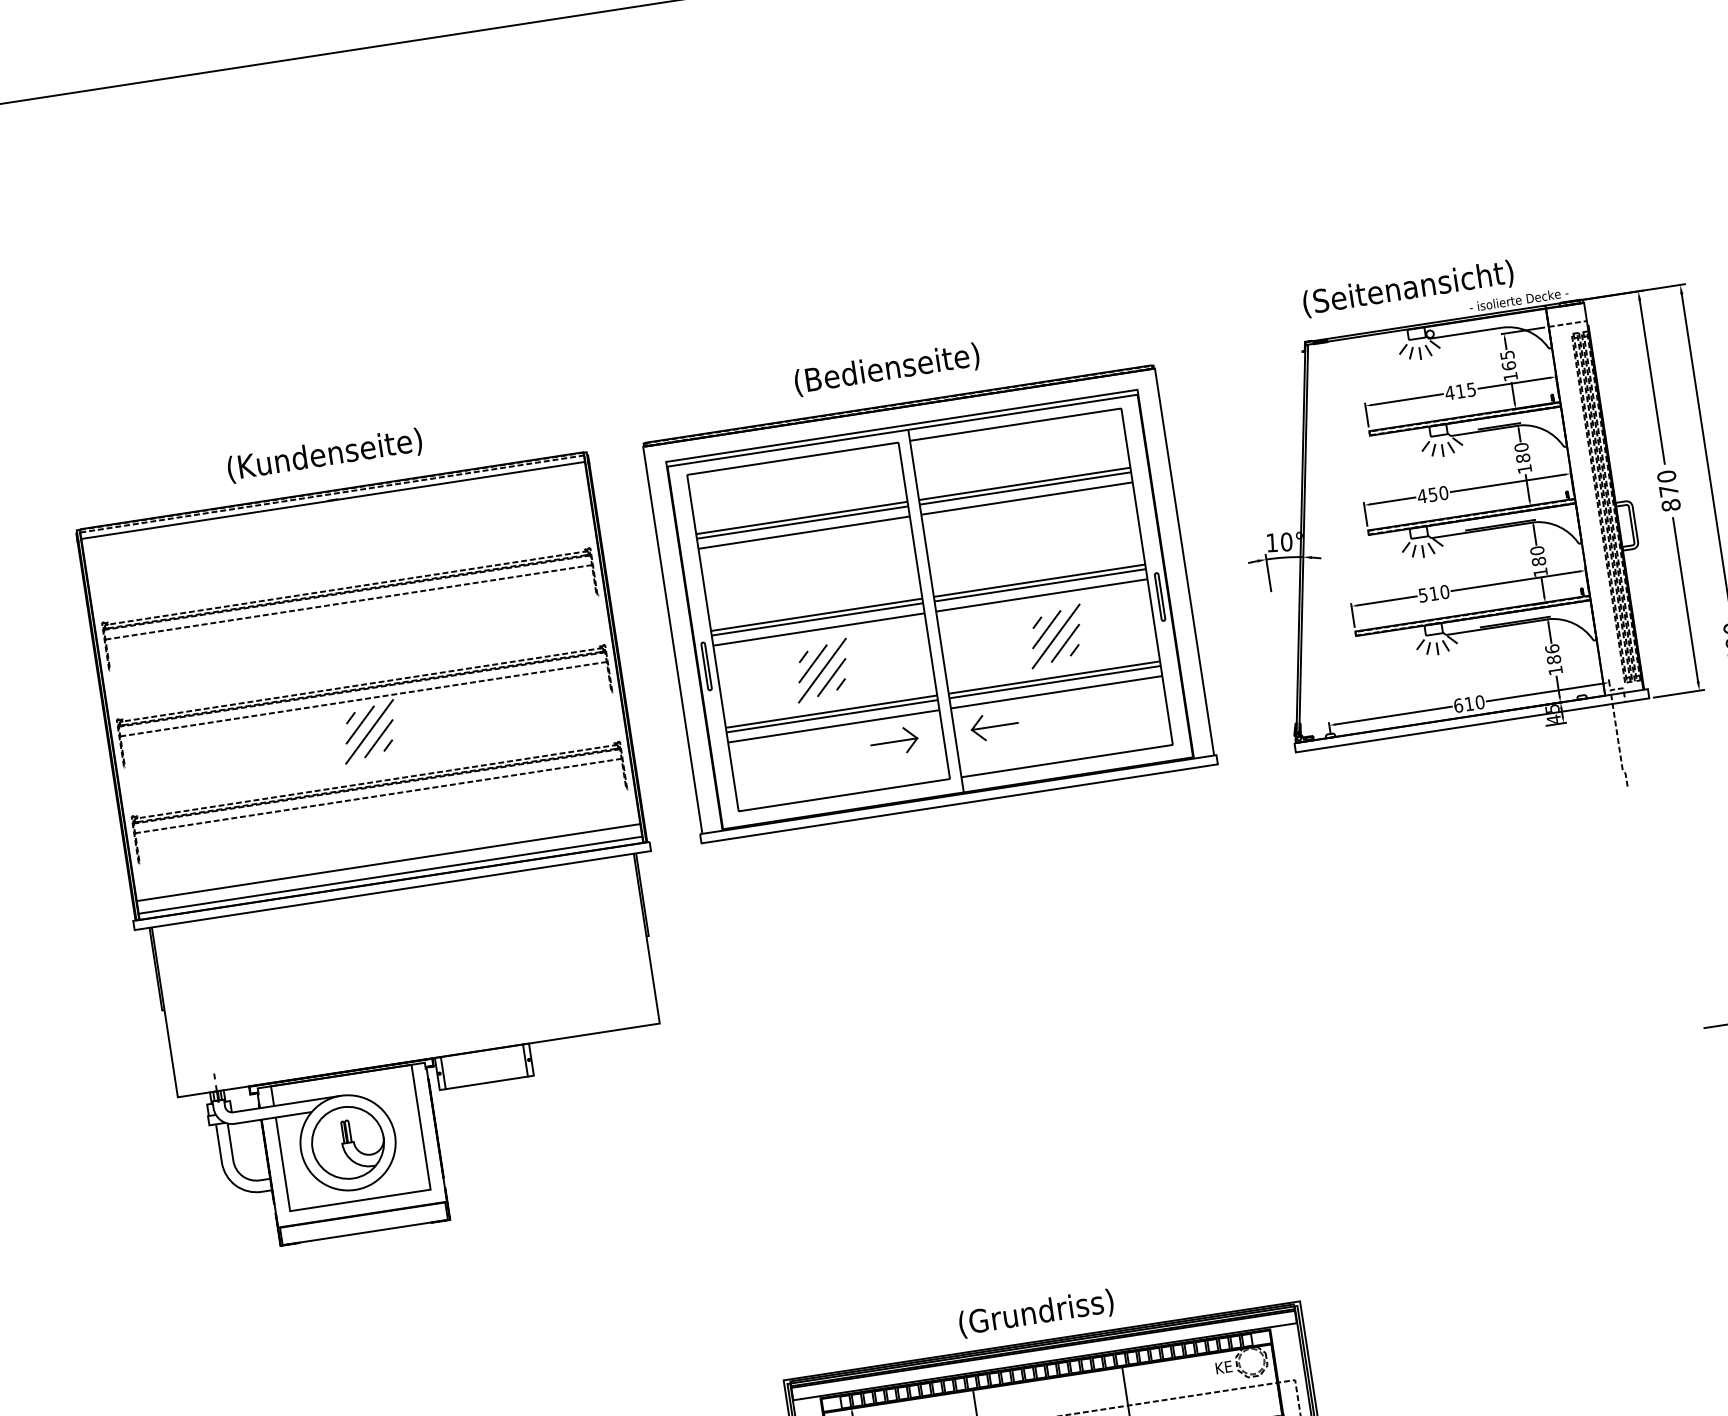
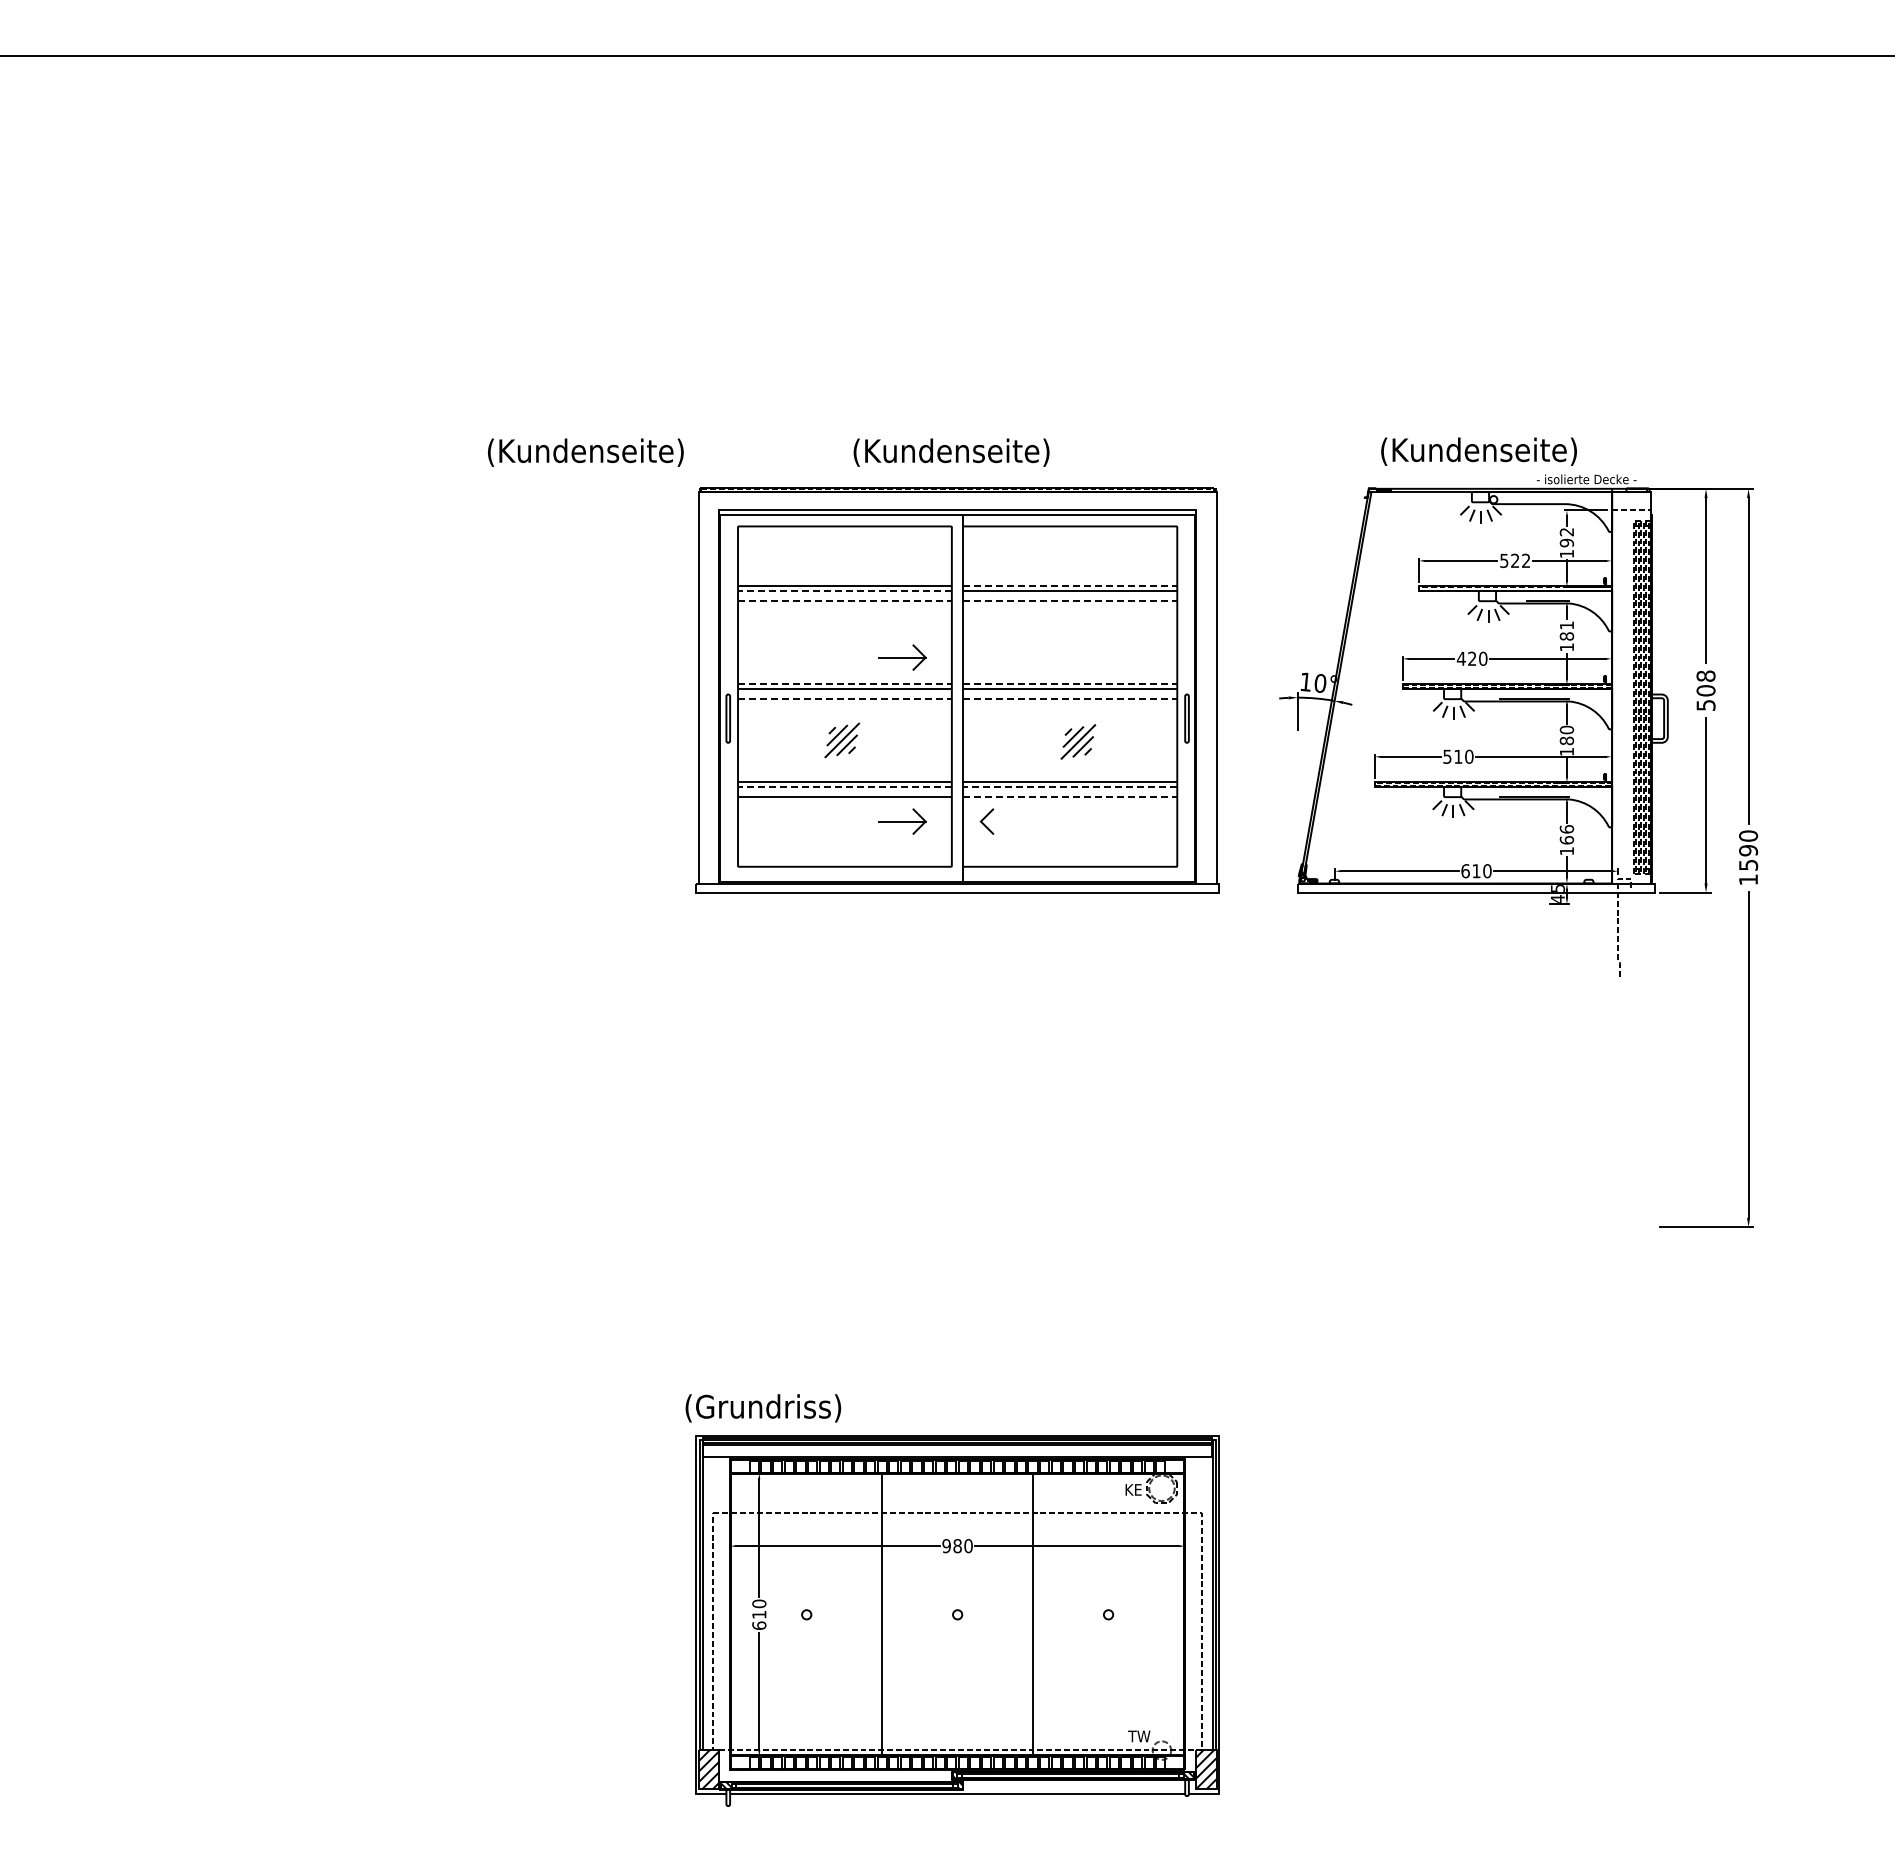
text: (1407, 288) -> (1478, 451), (Seitenansicht) -> (Kundenseite)
text: (1507, 360) -> (1566, 537), 165 -> 192
text: (887, 369) -> (951, 452), (Bedienseite) -> (Kundenseite)
text: (1459, 391) -> (1514, 560), 415 -> 522
text: (1521, 447) -> (1566, 625), 180 -> 181
text: (324, 455) -> (585, 452), moved
line: (1024, 484) -> (1070, 586), solid -> dashed
text: (1668, 490) -> (1705, 690), 870 -> 508
text: (1433, 494) -> (1472, 658), 450 -> 420
line: (1027, 498) -> (1070, 601), solid -> dashed
line: (802, 522) -> (844, 590), solid -> dashed
line: (803, 533) -> (844, 601), solid -> dashed
part: (869, 579) -> (902, 657), added
line: (1039, 580) -> (1070, 684), solid -> dashed
line: (1042, 595) -> (1070, 699), solid -> dashed
line: (816, 615) -> (844, 684), solid -> dashed
line: (818, 629) -> (844, 699), solid -> dashed
part: (1056, 636) -> (1078, 741), size x0.6
text: (1553, 660) -> (1566, 840), 186 -> 166
part: (822, 670) -> (842, 740), size x0.6
line: (1055, 681) -> (1070, 786), solid -> dashed
line: (1056, 692) -> (1070, 797), solid -> dashed
line: (831, 715) -> (844, 786), solid -> dashed
line: (994, 726) -> (1003, 821), removed
part: (386, 855) -> (383, 857), removed
text: (1036, 1313) -> (763, 1408), moved

